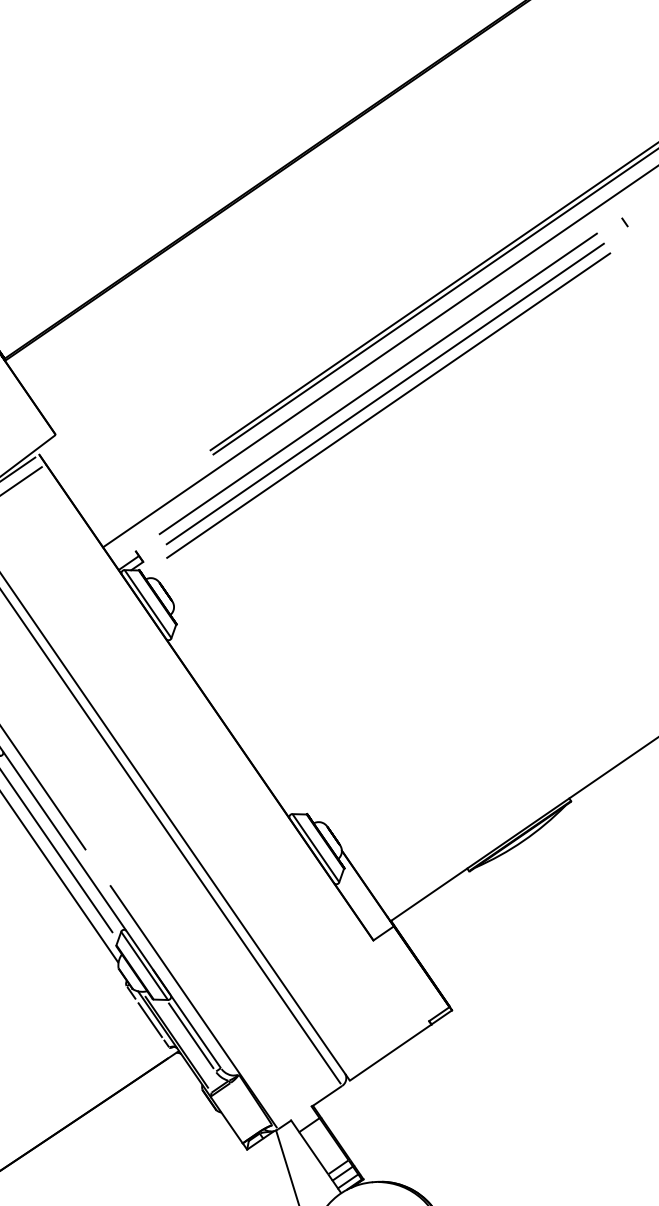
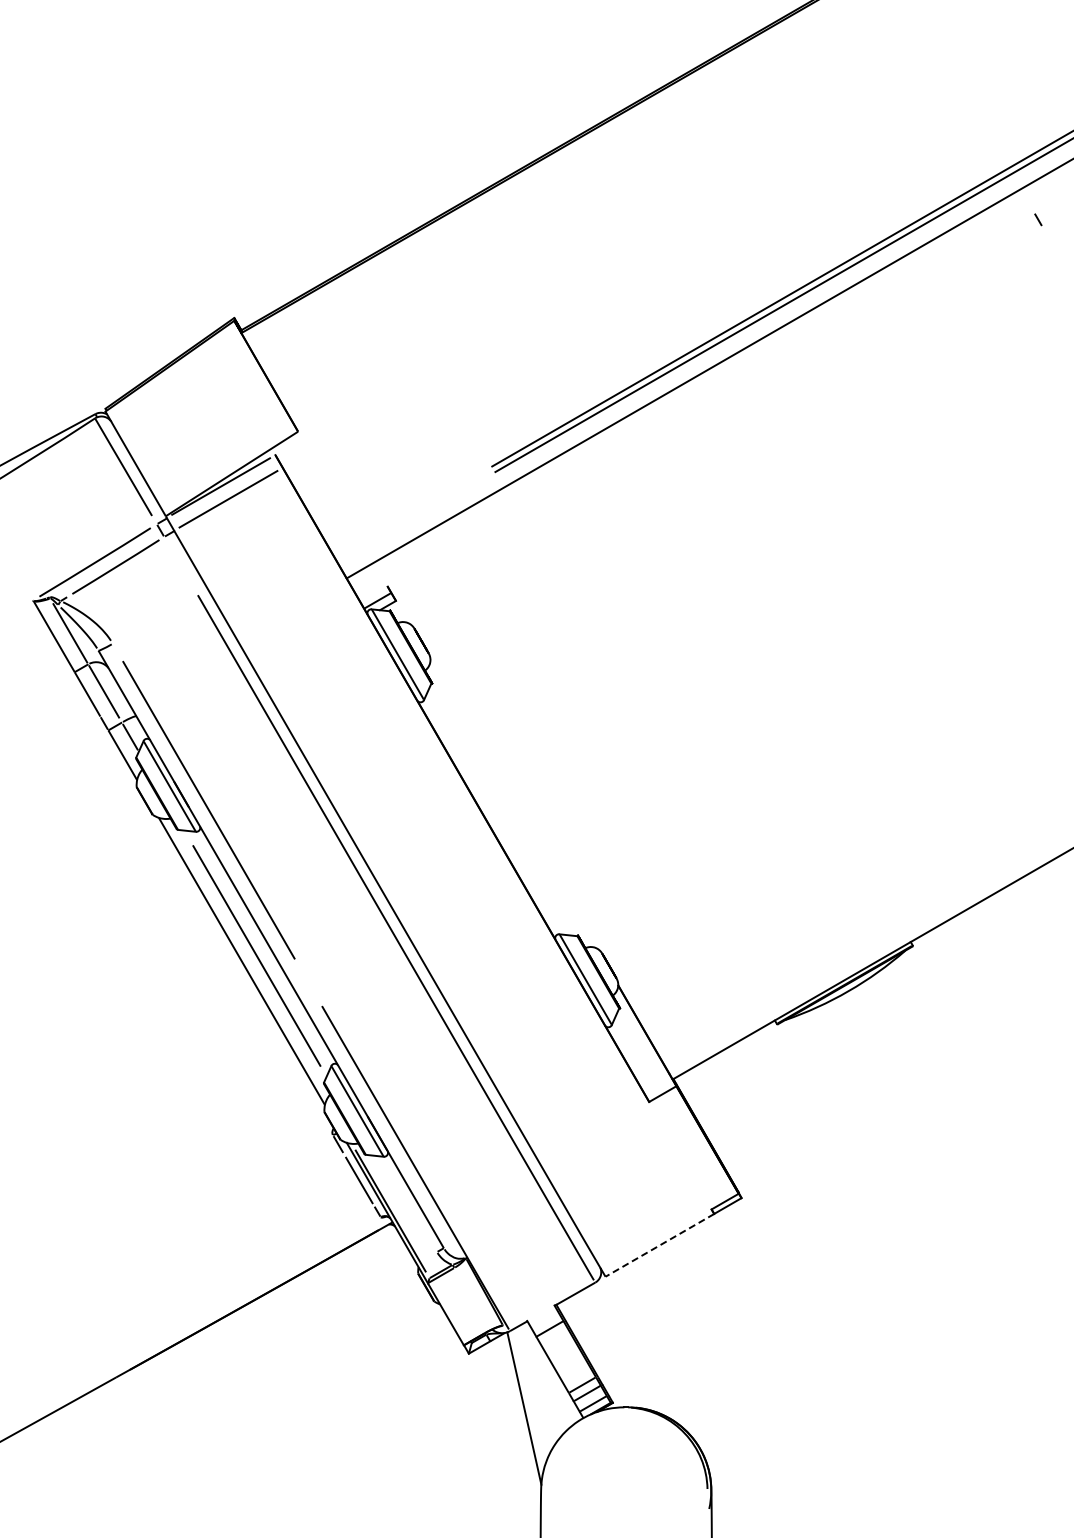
line: (378, 384) -> (710, 399), removed
line: (385, 393) -> (718, 412), removed
line: (388, 405) -> (721, 427), removed
line: (191, 1035) -> (409, 1204), removed
line: (390, 1052) -> (659, 1245), solid -> dashed

